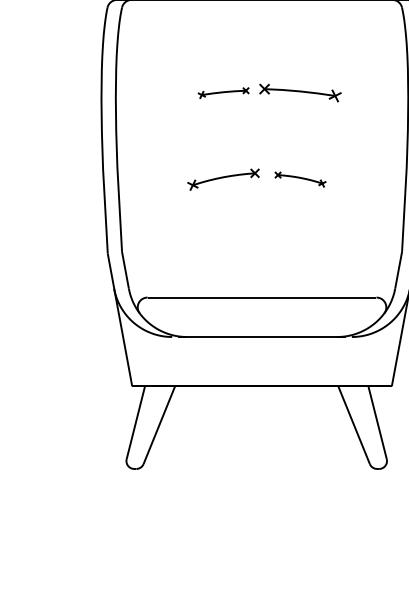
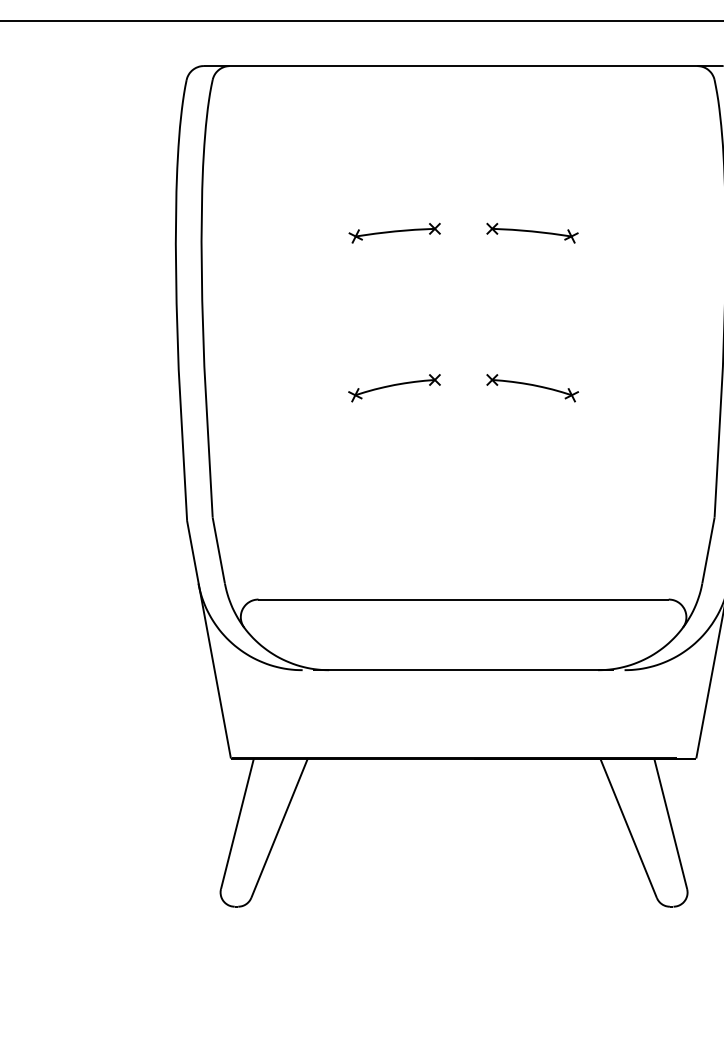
part: (300, 93) -> (532, 233), size x0.62
part: (223, 179) -> (394, 387), size x0.71

